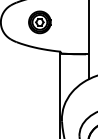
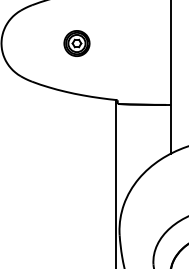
part: (39, 22) -> (76, 43), size x0.6

